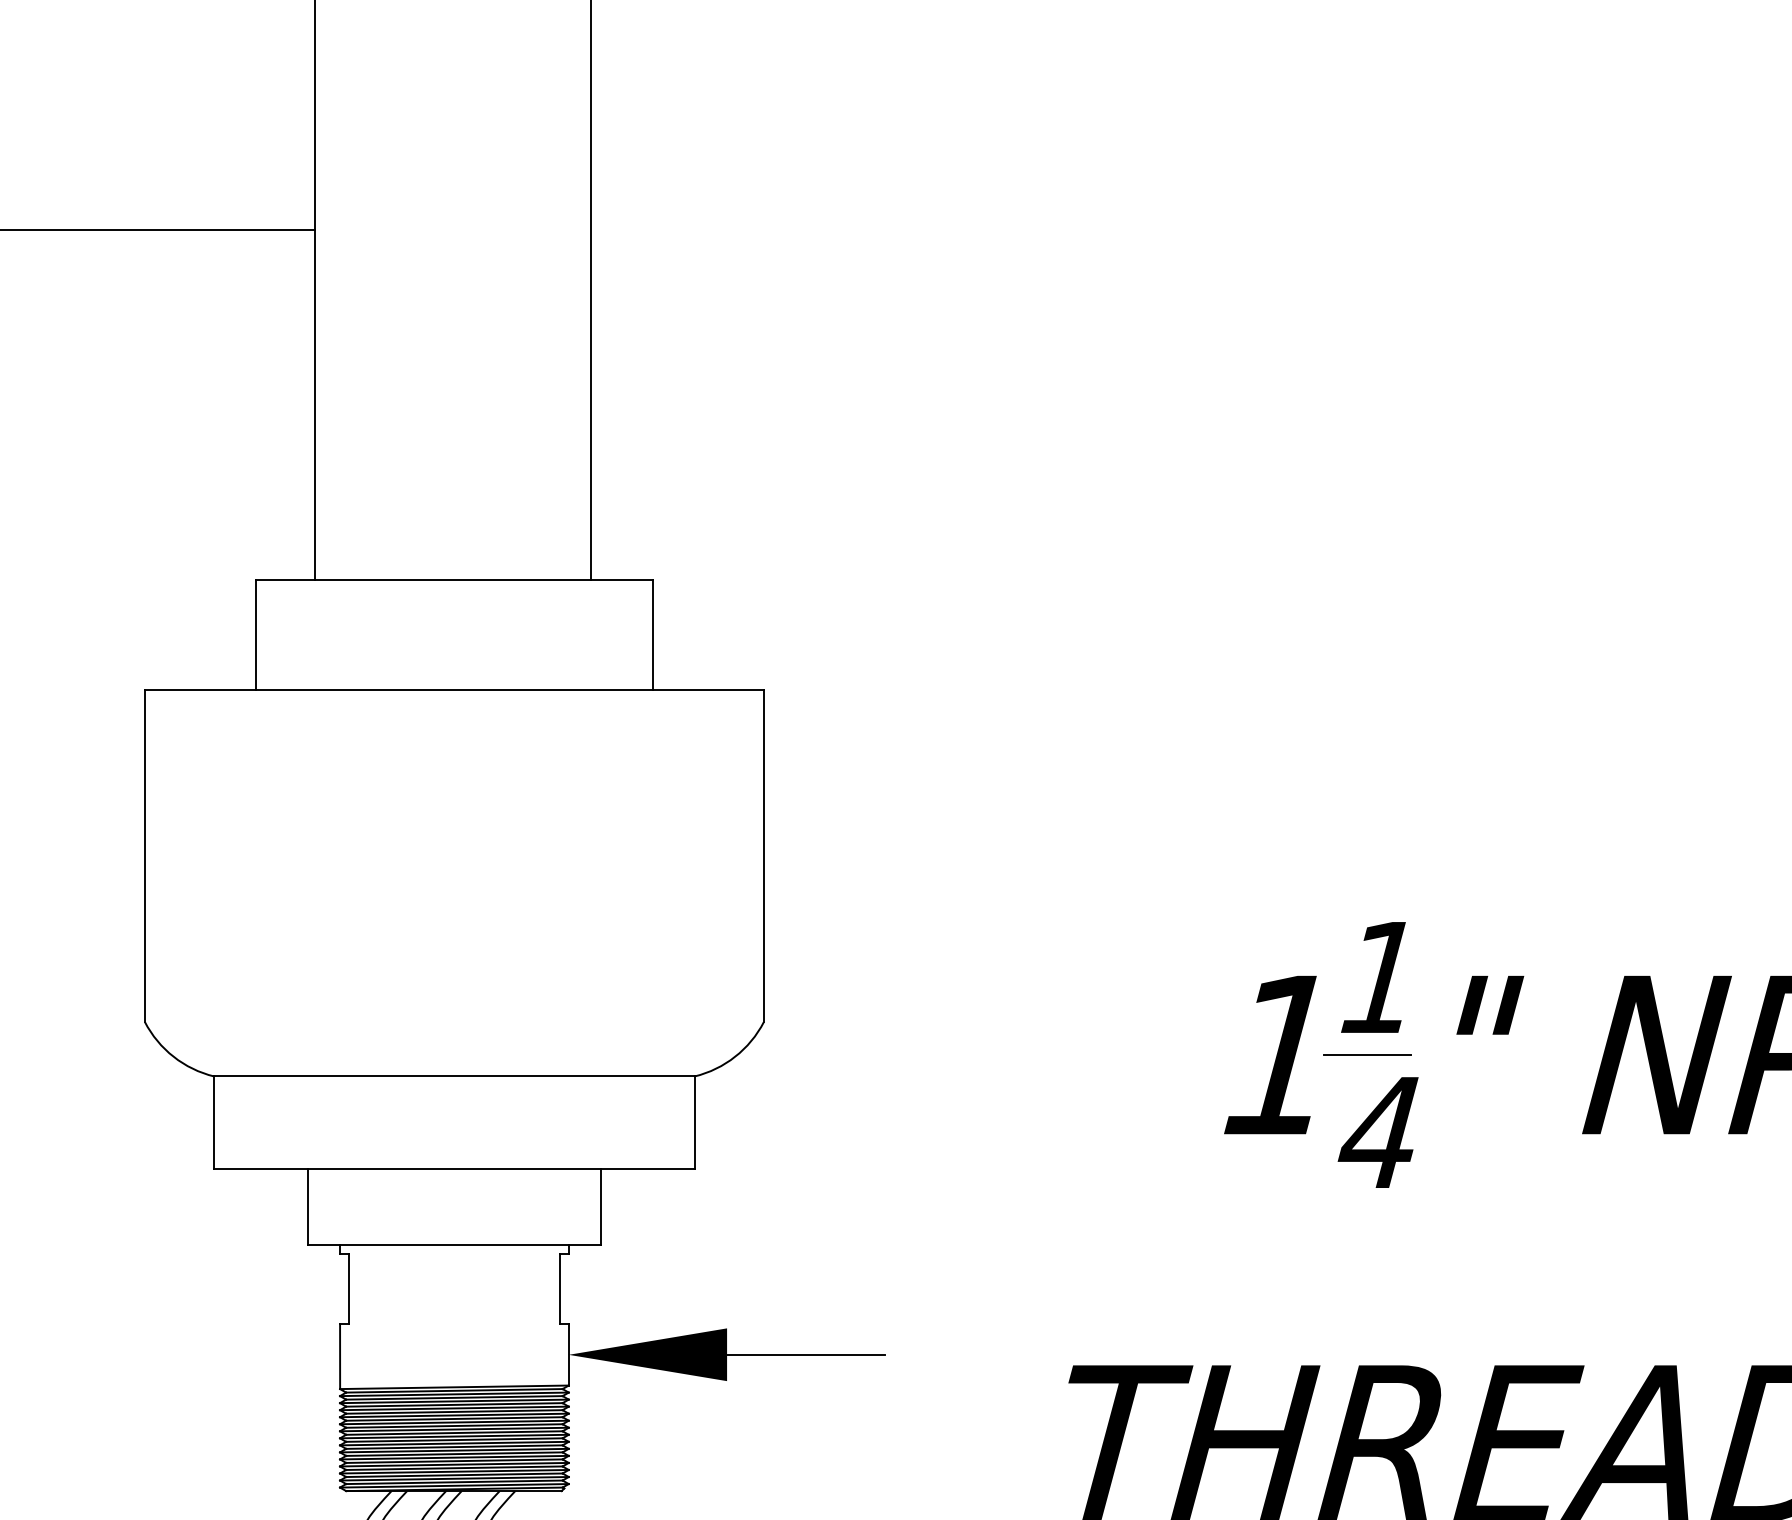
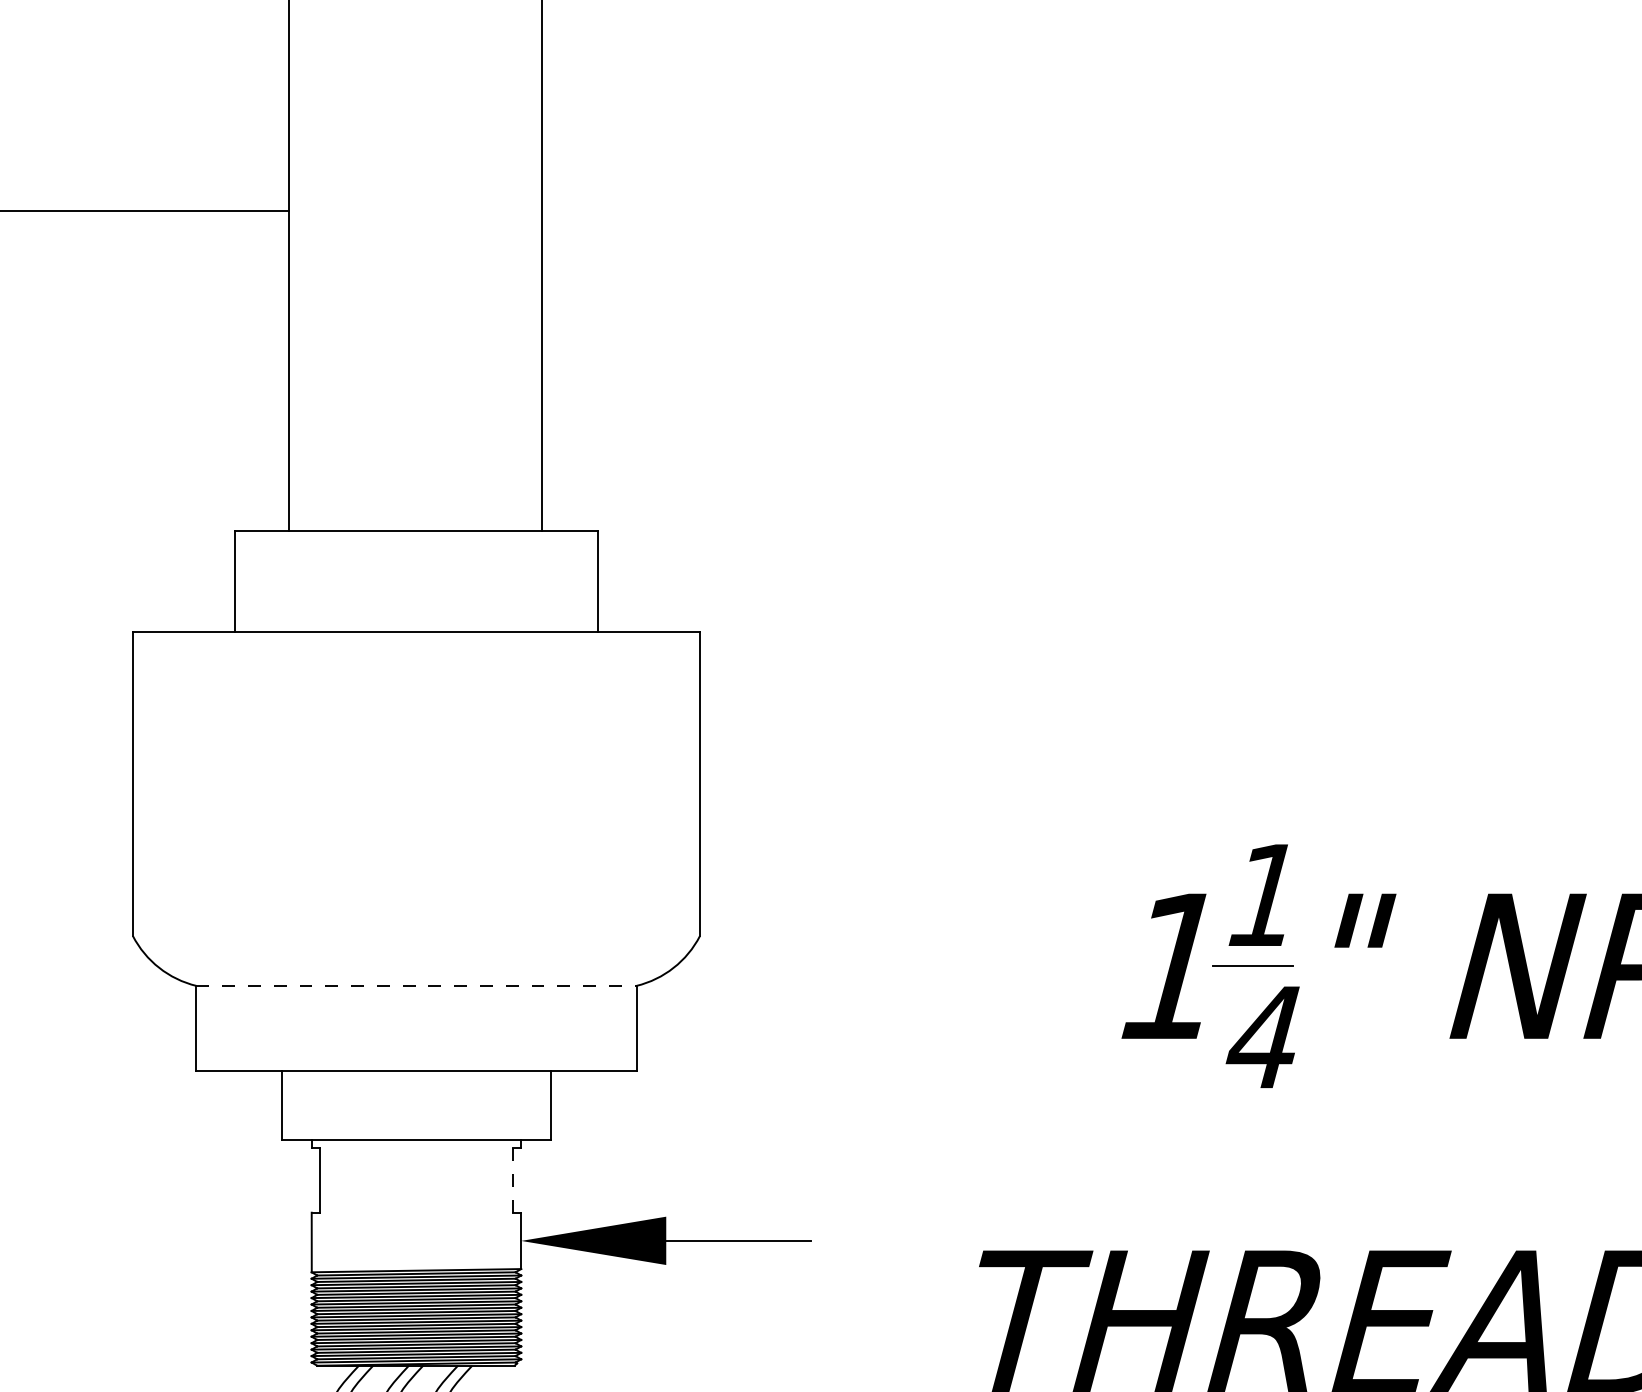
line: (454, 1076) -> (416, 985), solid -> dashed
line: (559, 1289) -> (512, 1181), solid -> dashed

